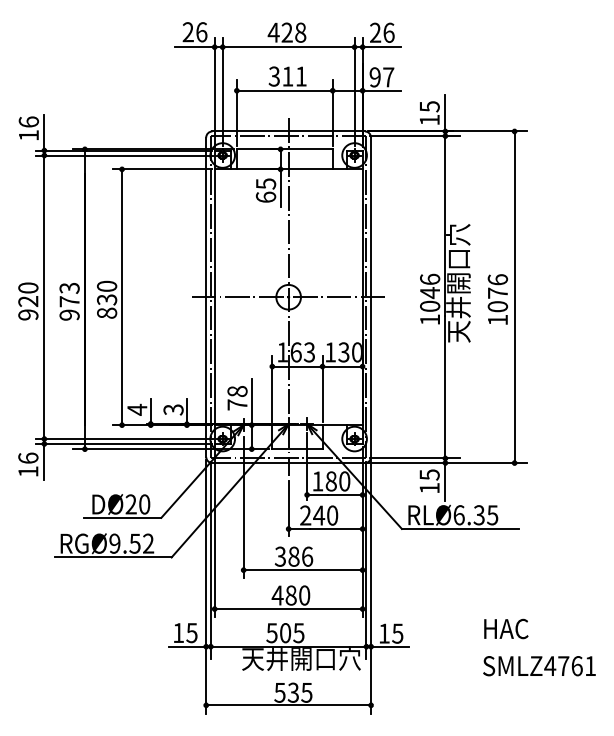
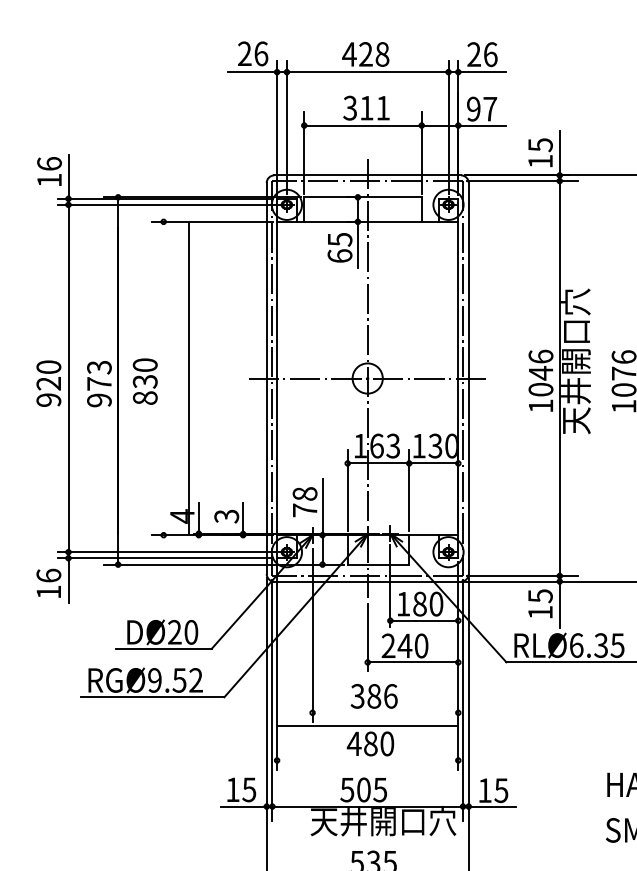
line: (122, 296) -> (189, 377), moved
line: (303, 570) -> (385, 713), removed
line: (288, 609) -> (367, 726), moved

